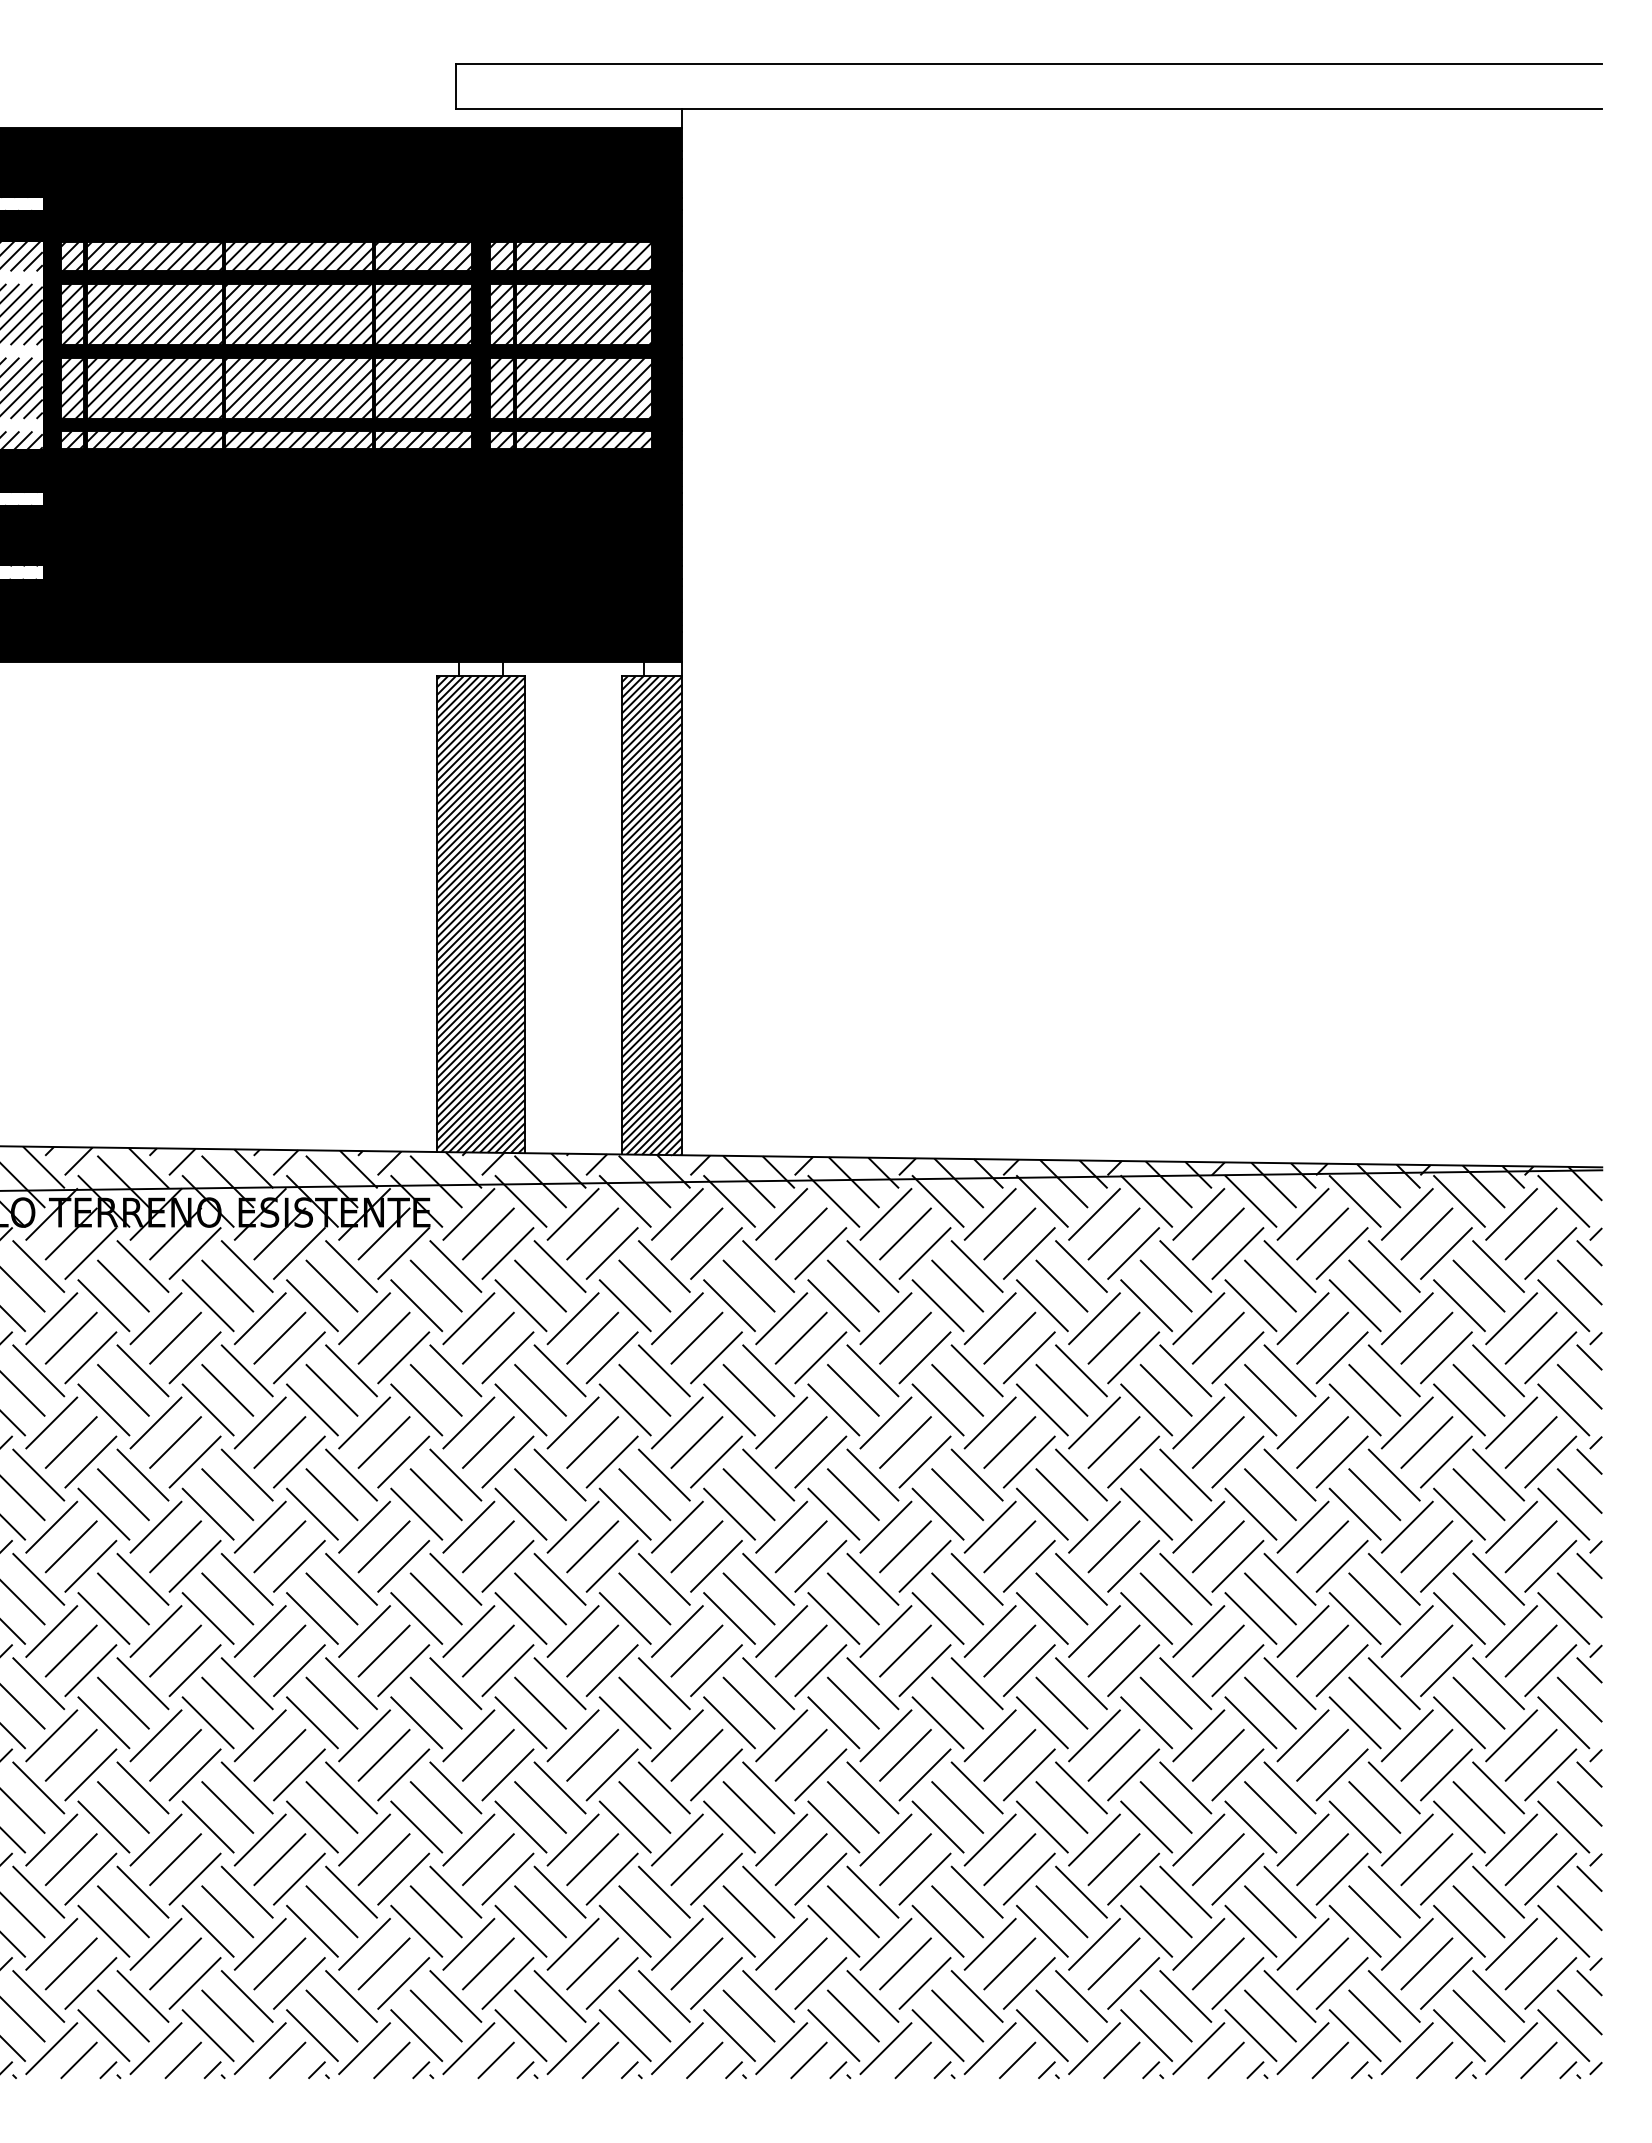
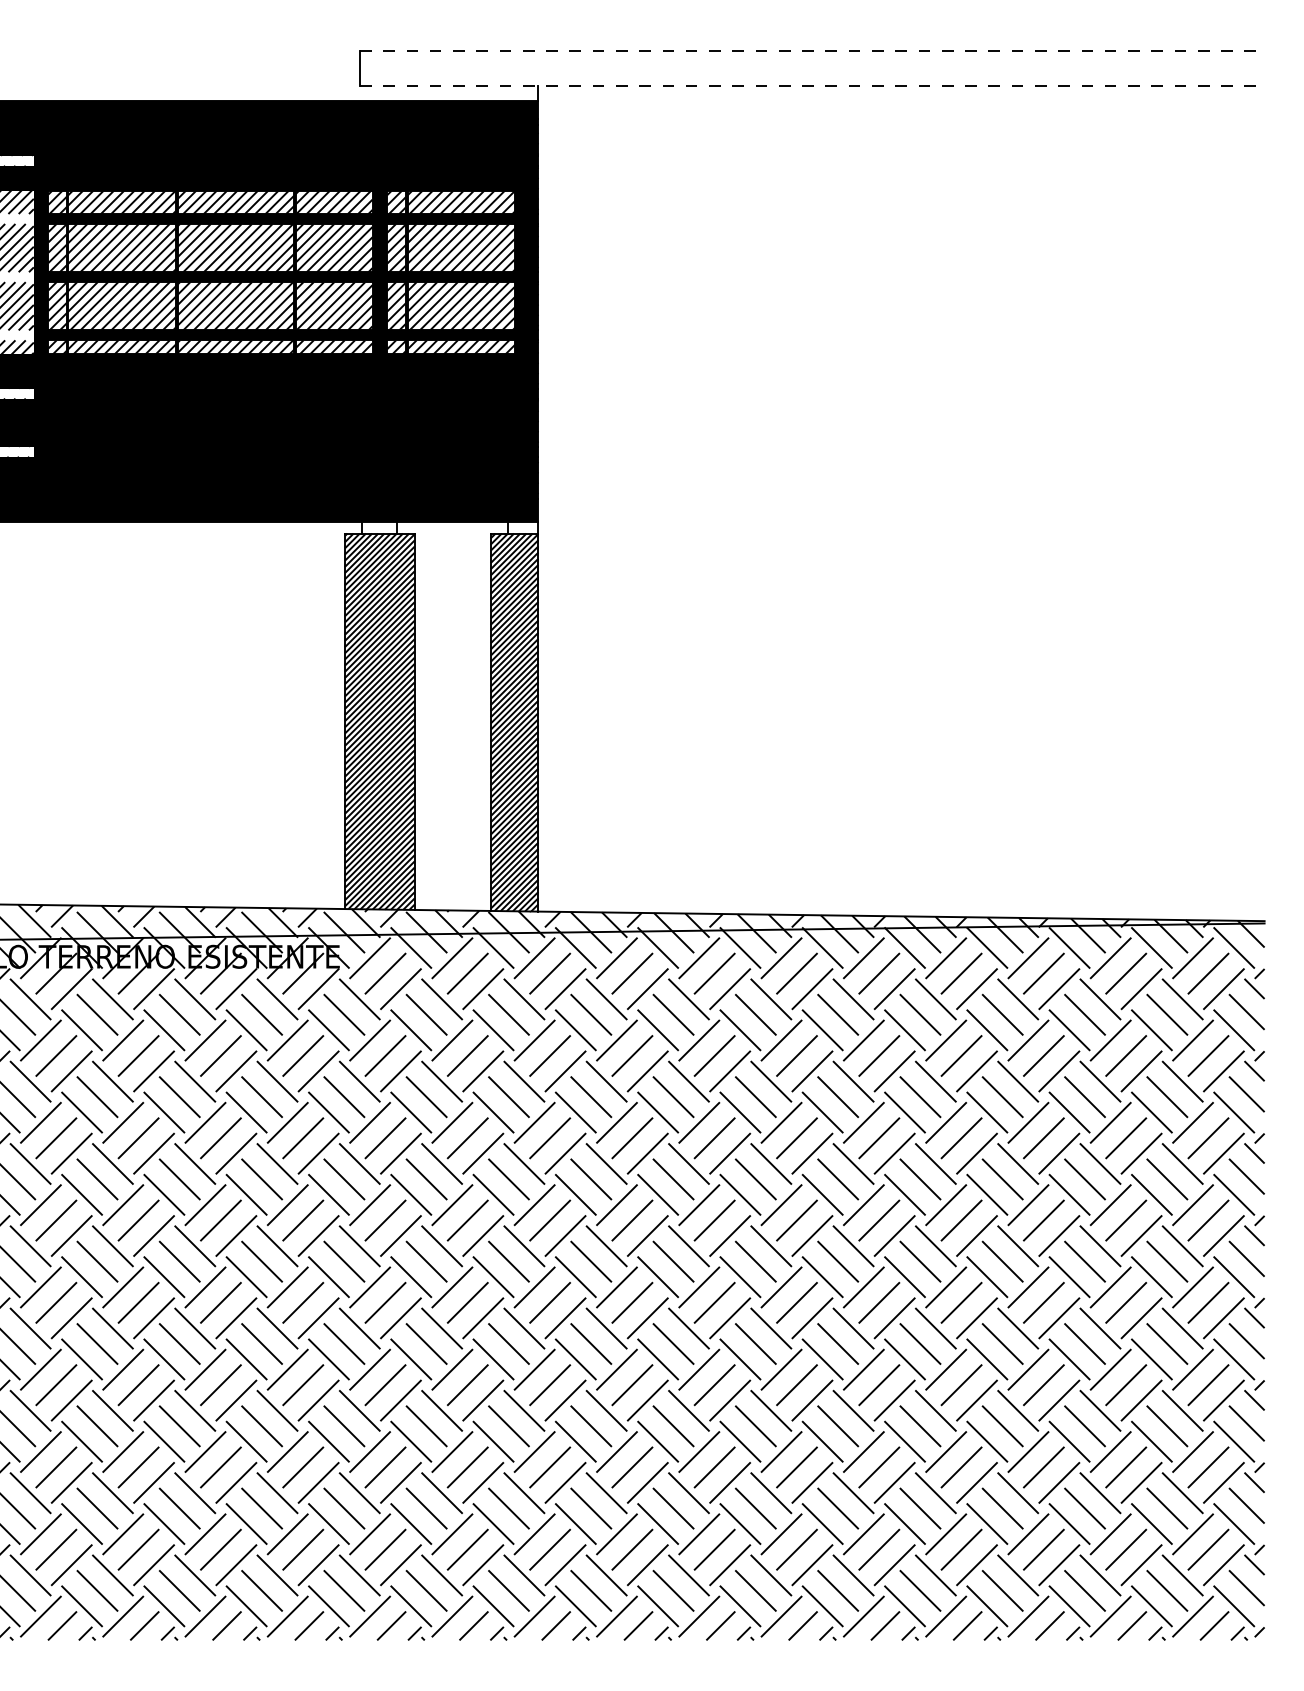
line: (1029, 64) -> (812, 50), solid -> dashed
line: (1029, 108) -> (812, 85), solid -> dashed

